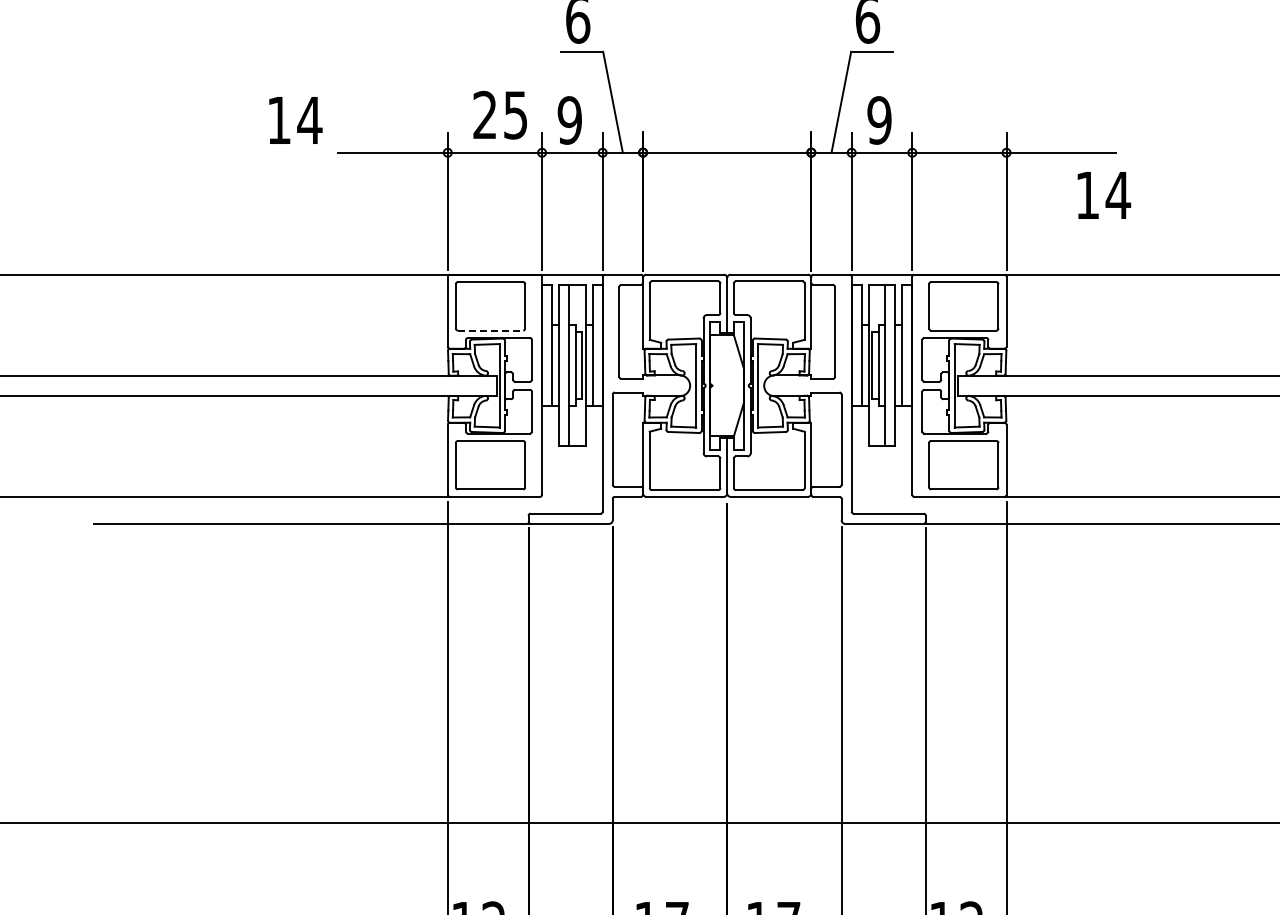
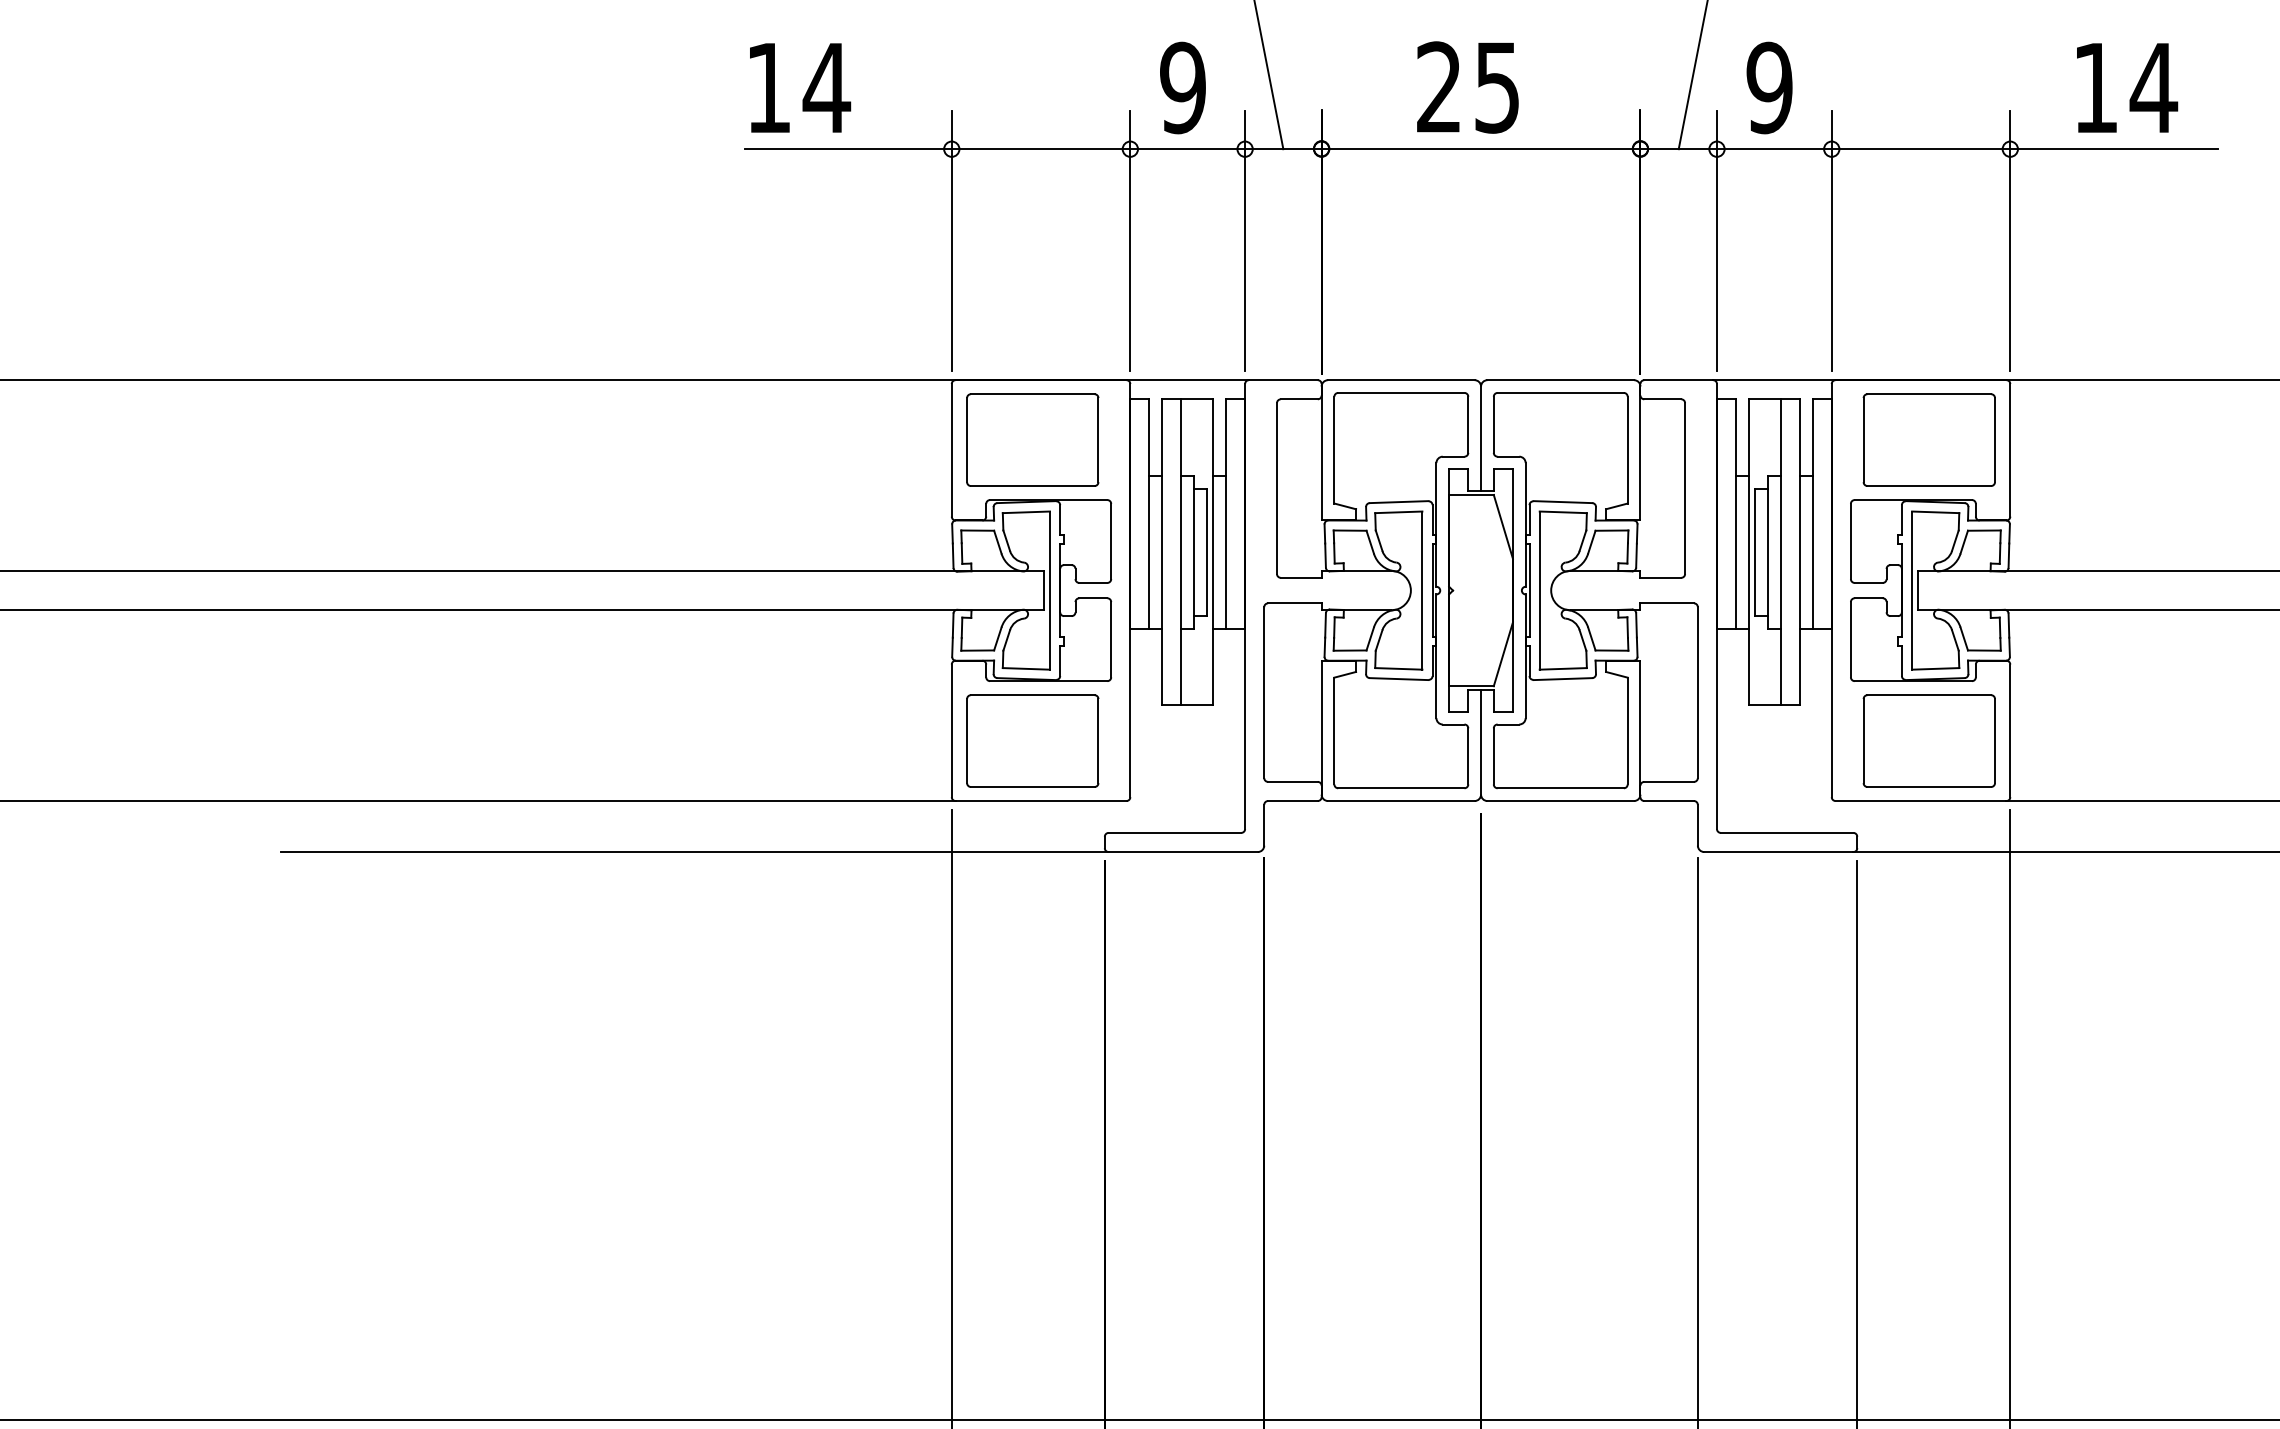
text: (499, 114) -> (1466, 86), moved
text: (295, 120) -> (799, 88), moved
text: (1104, 195) -> (2127, 88), moved
line: (490, 330) -> (1032, 485), dashed -> solid

